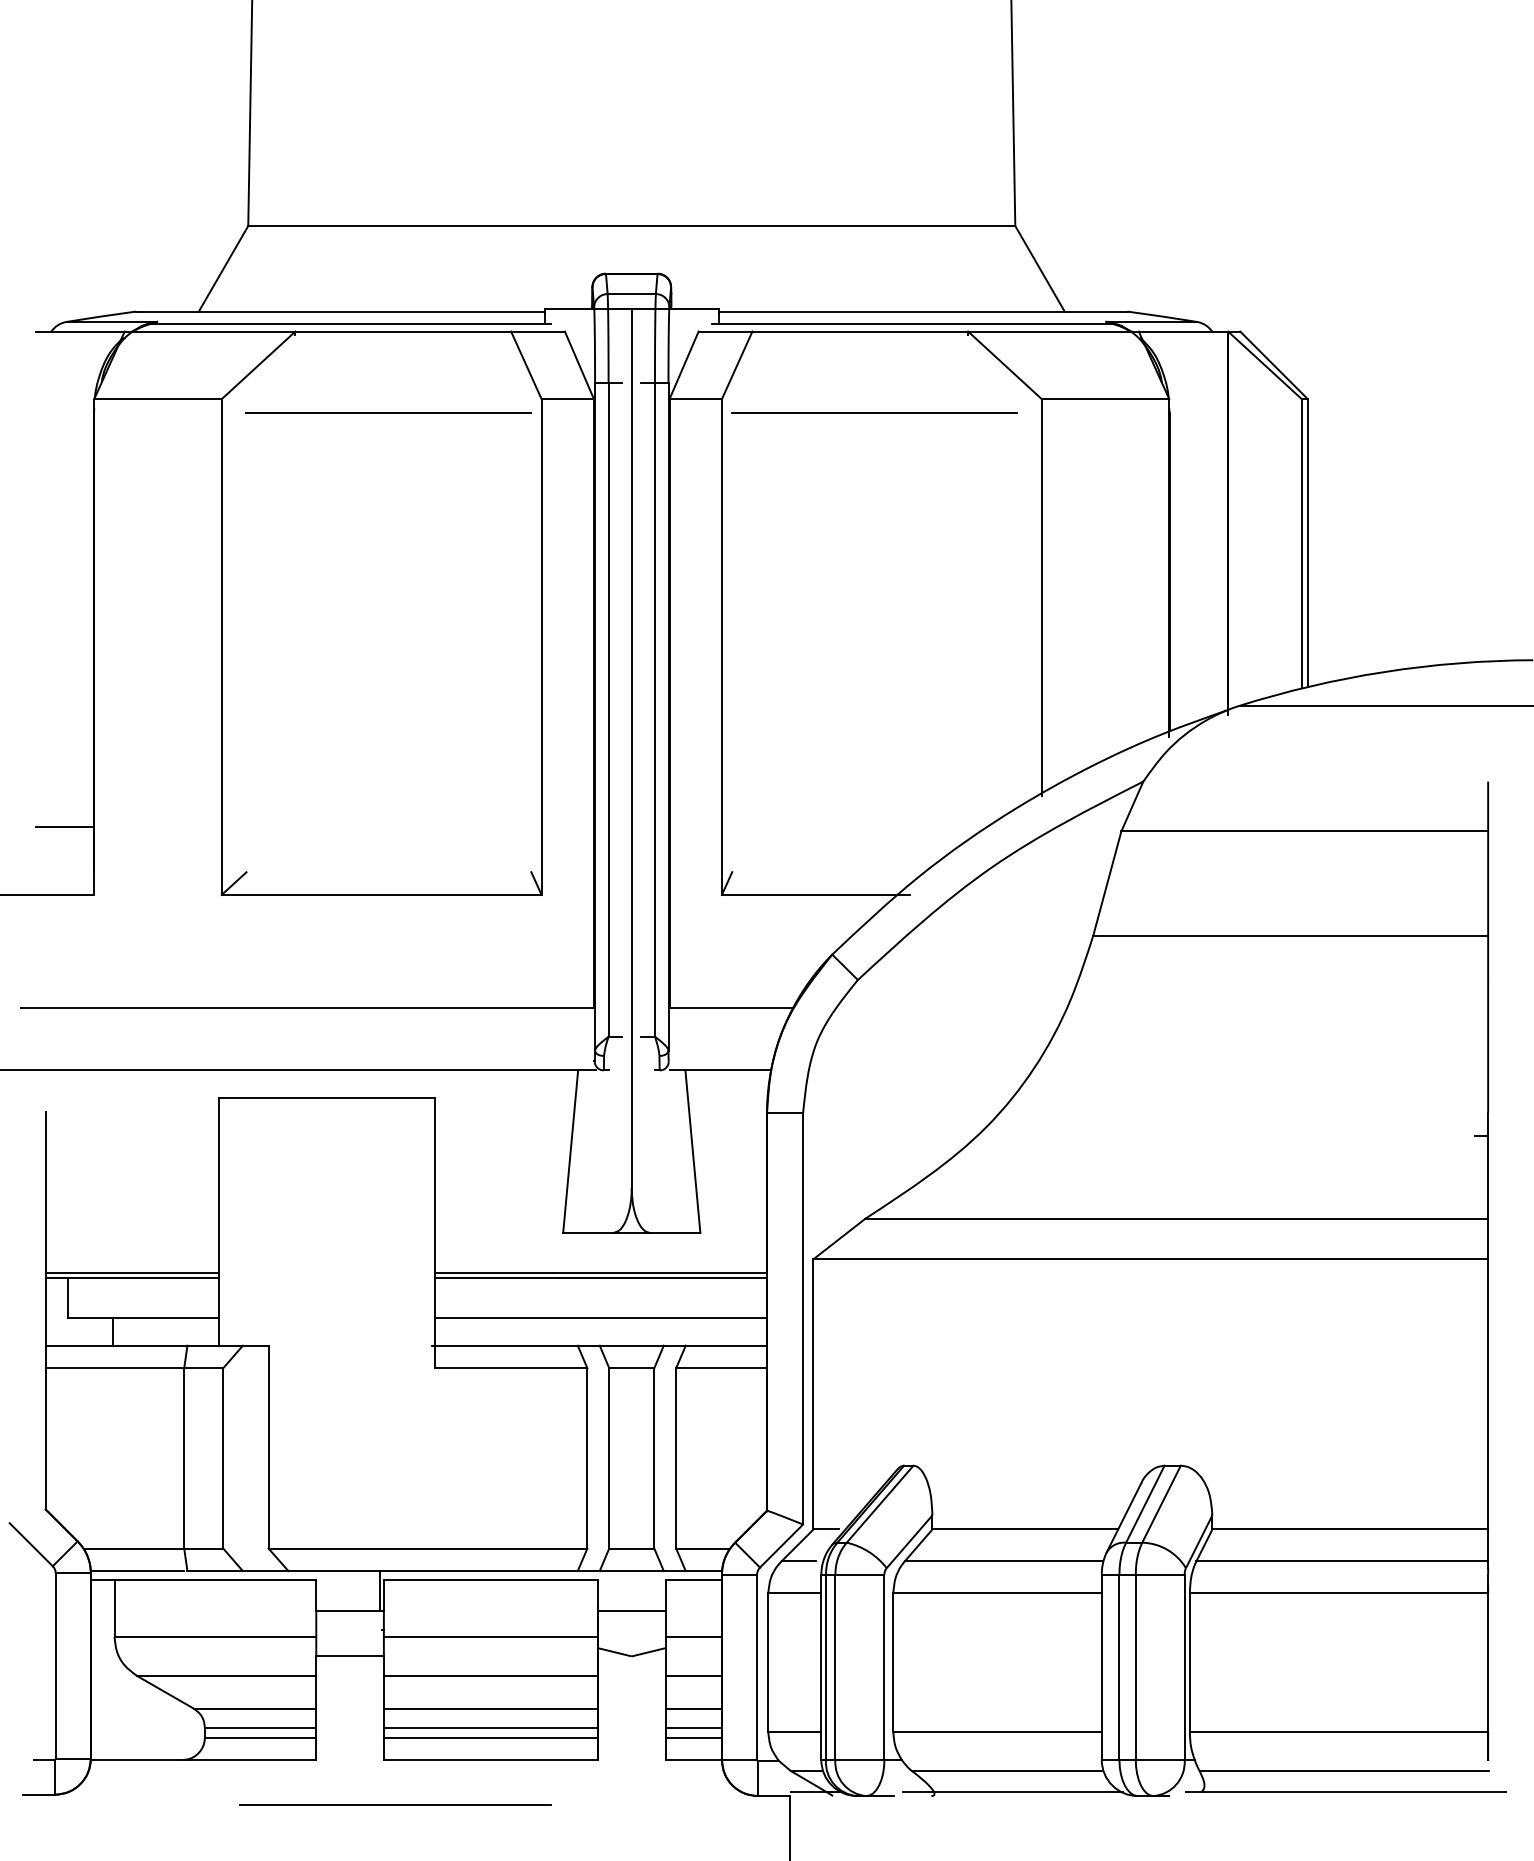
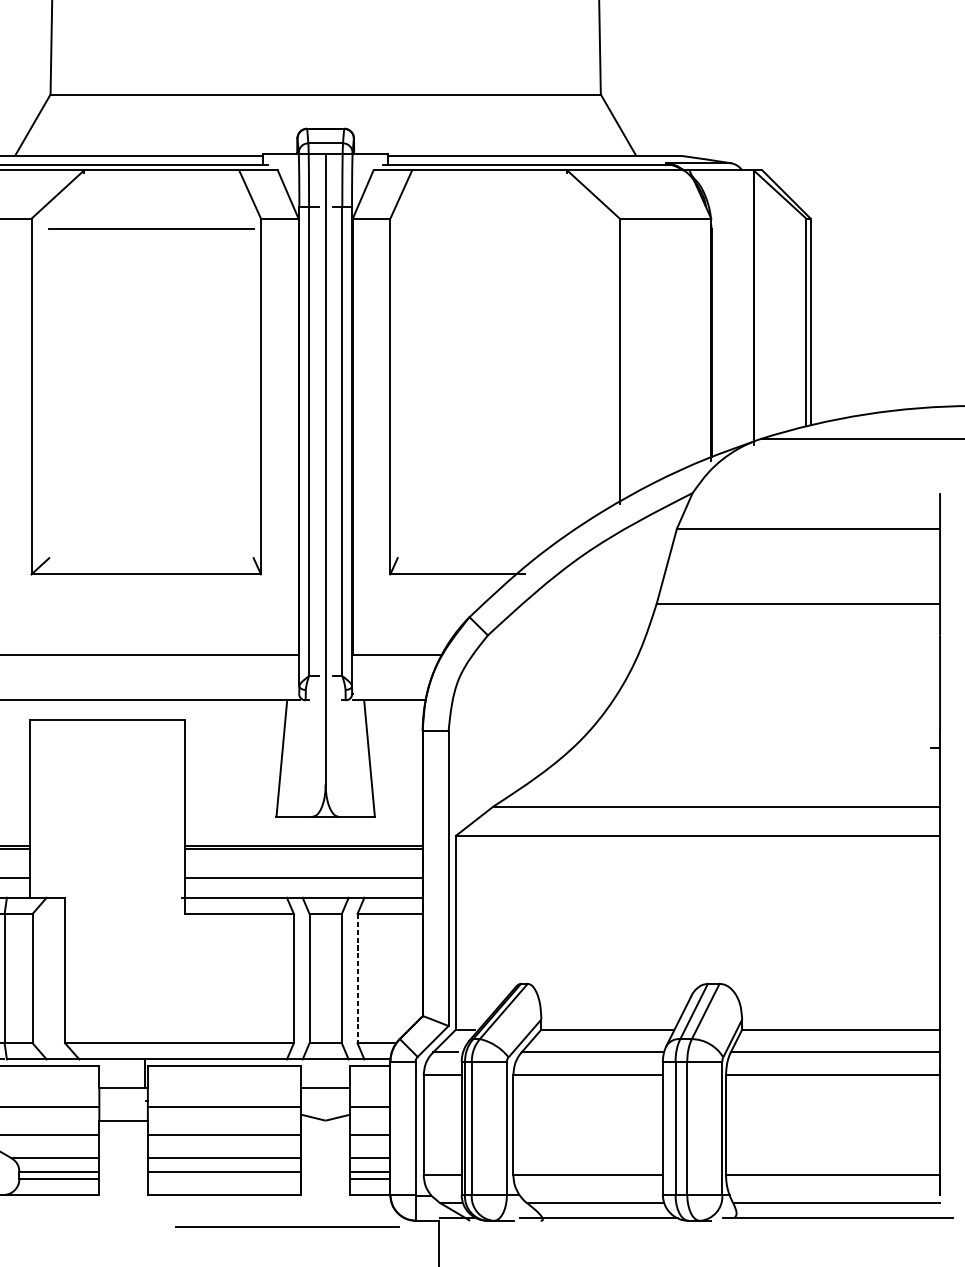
line: (874, 412) -> (499, 228), removed
line: (676, 1458) -> (357, 978), solid -> dashed
line: (490, 1737) -> (224, 1178), removed
line: (395, 1804) -> (288, 1226), moved

